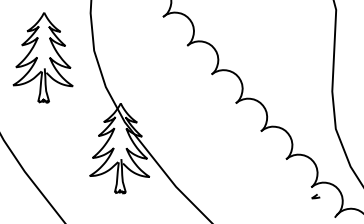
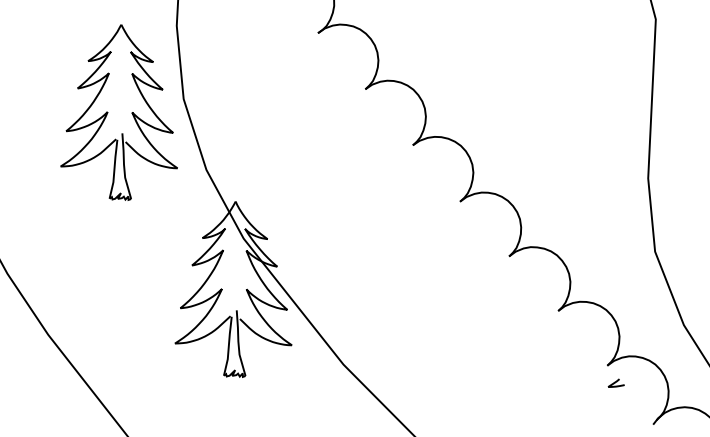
part: (42, 57) -> (117, 112), moved

